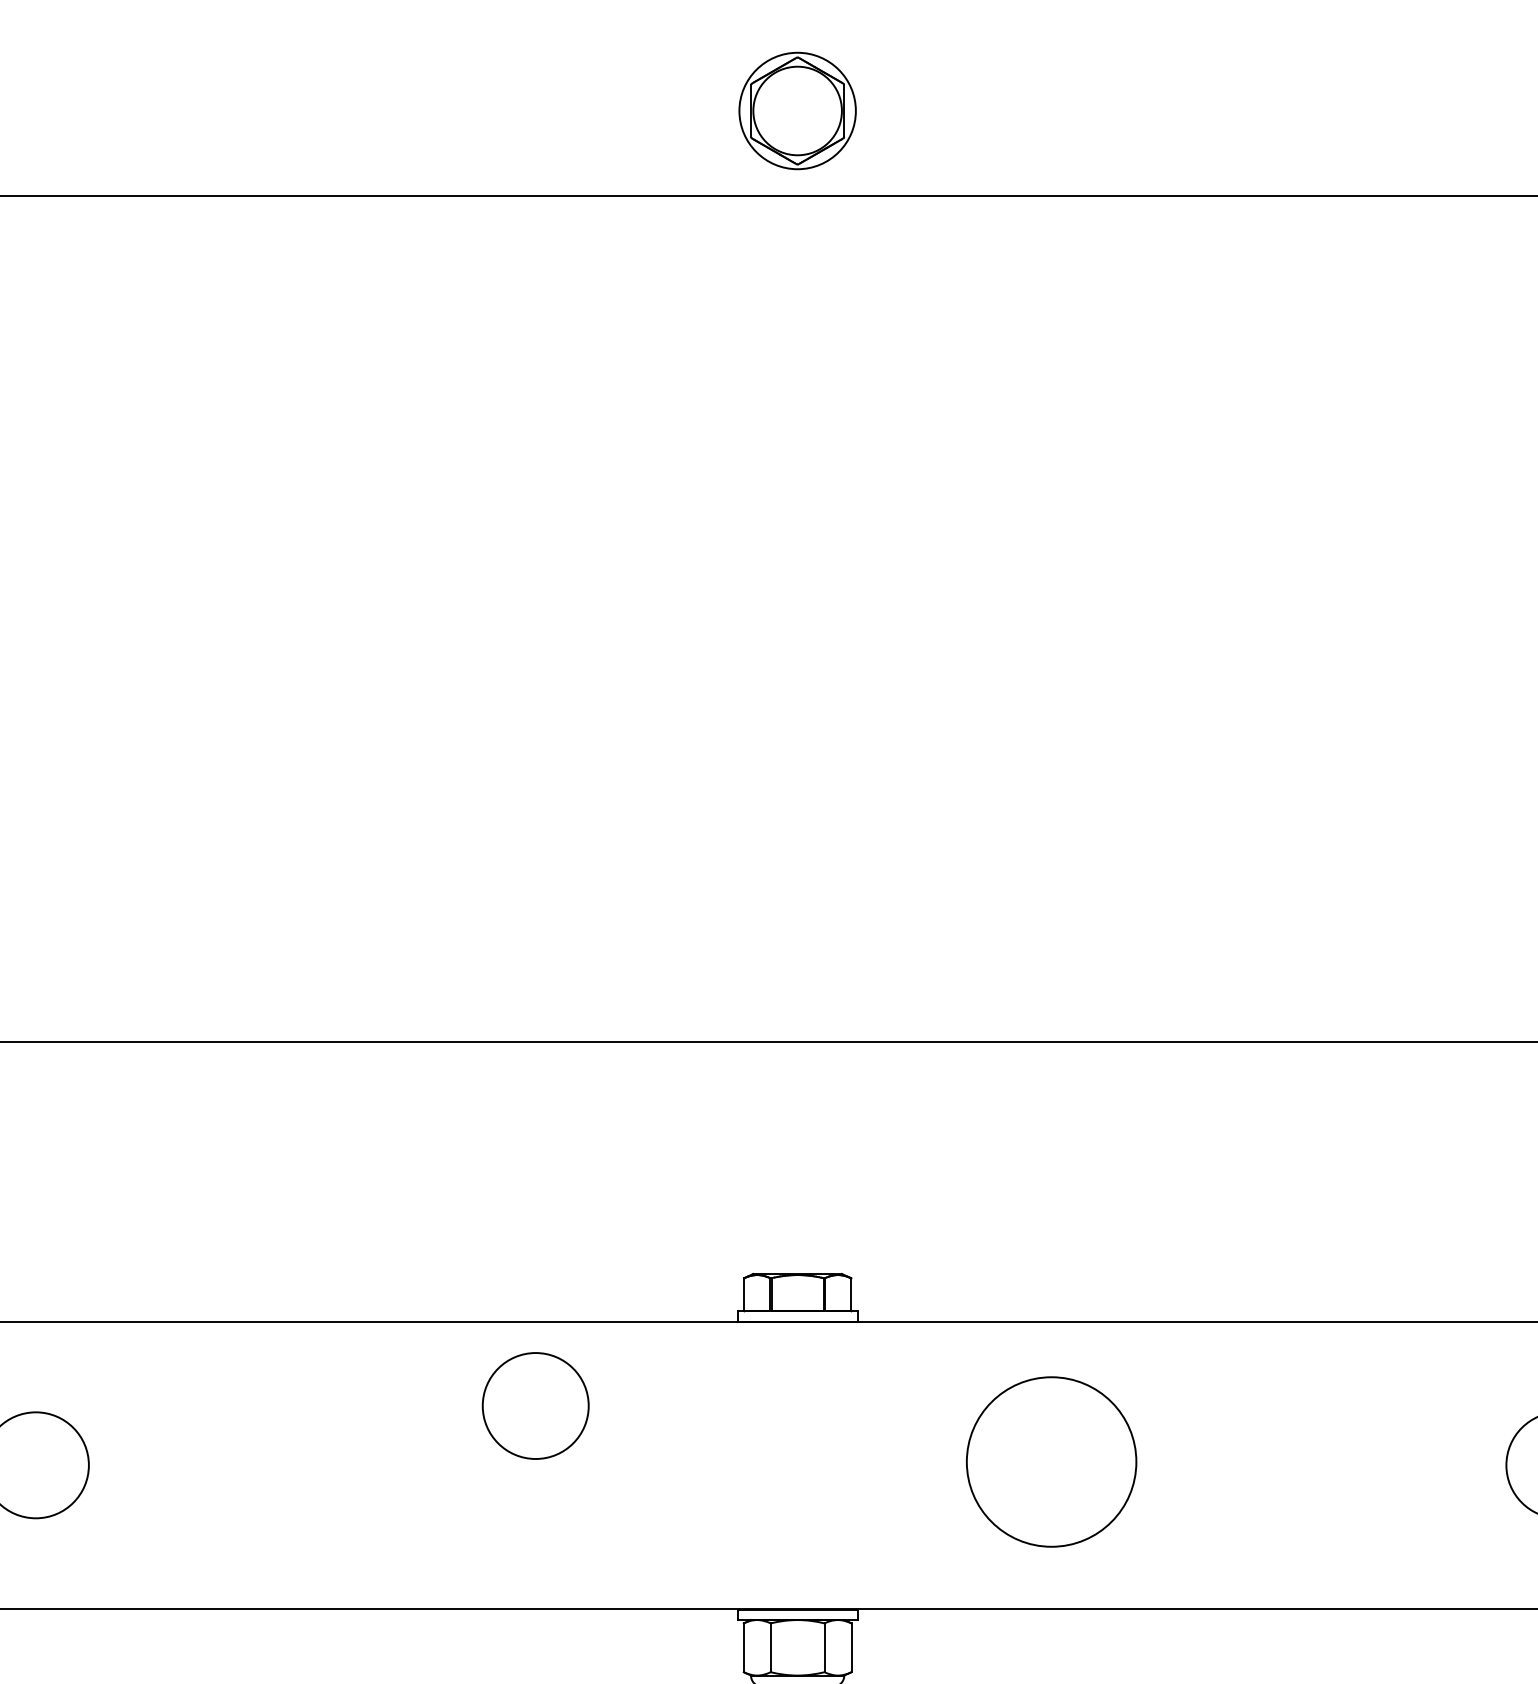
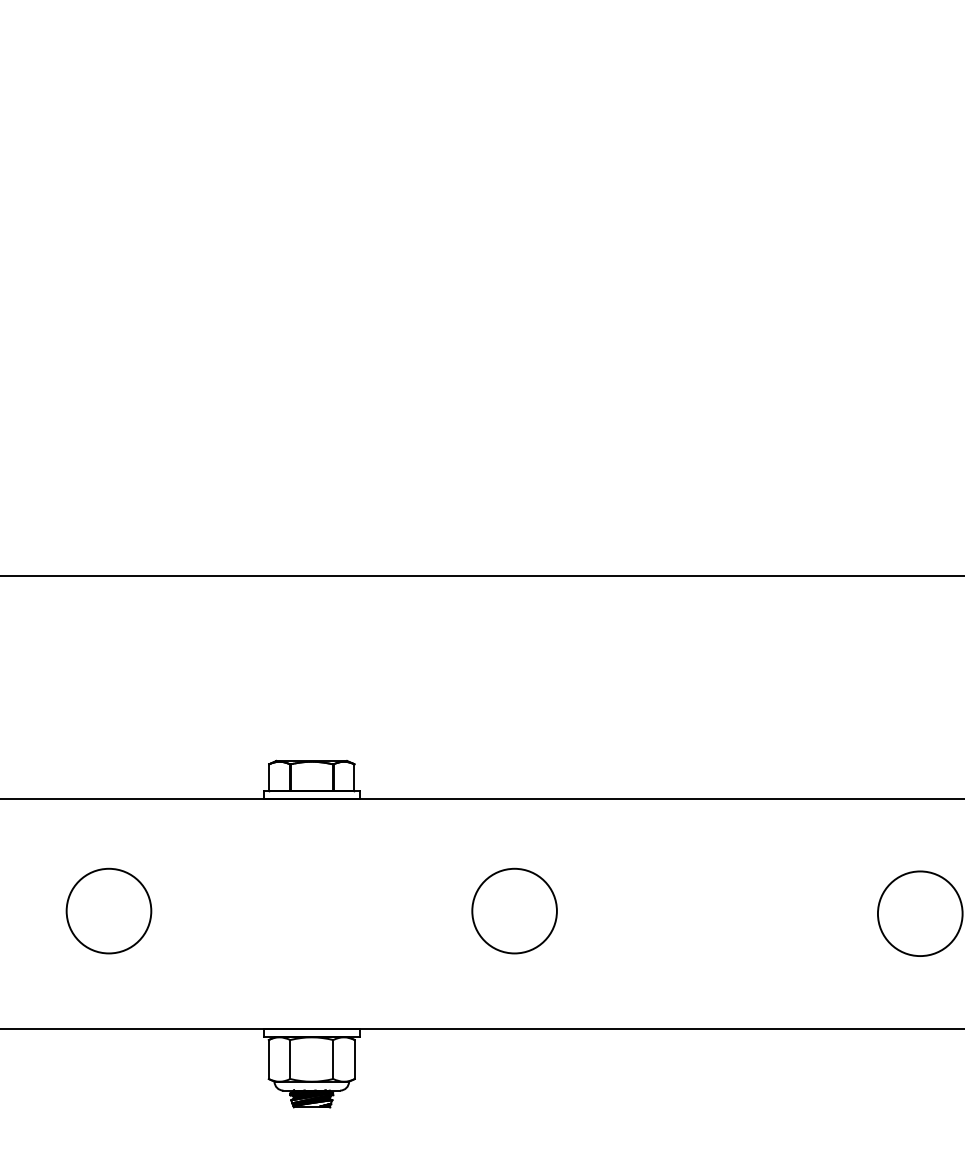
circle: (535, 1405) -> (108, 910), moved
circle: (1051, 1461) -> (514, 910), size x0.62

